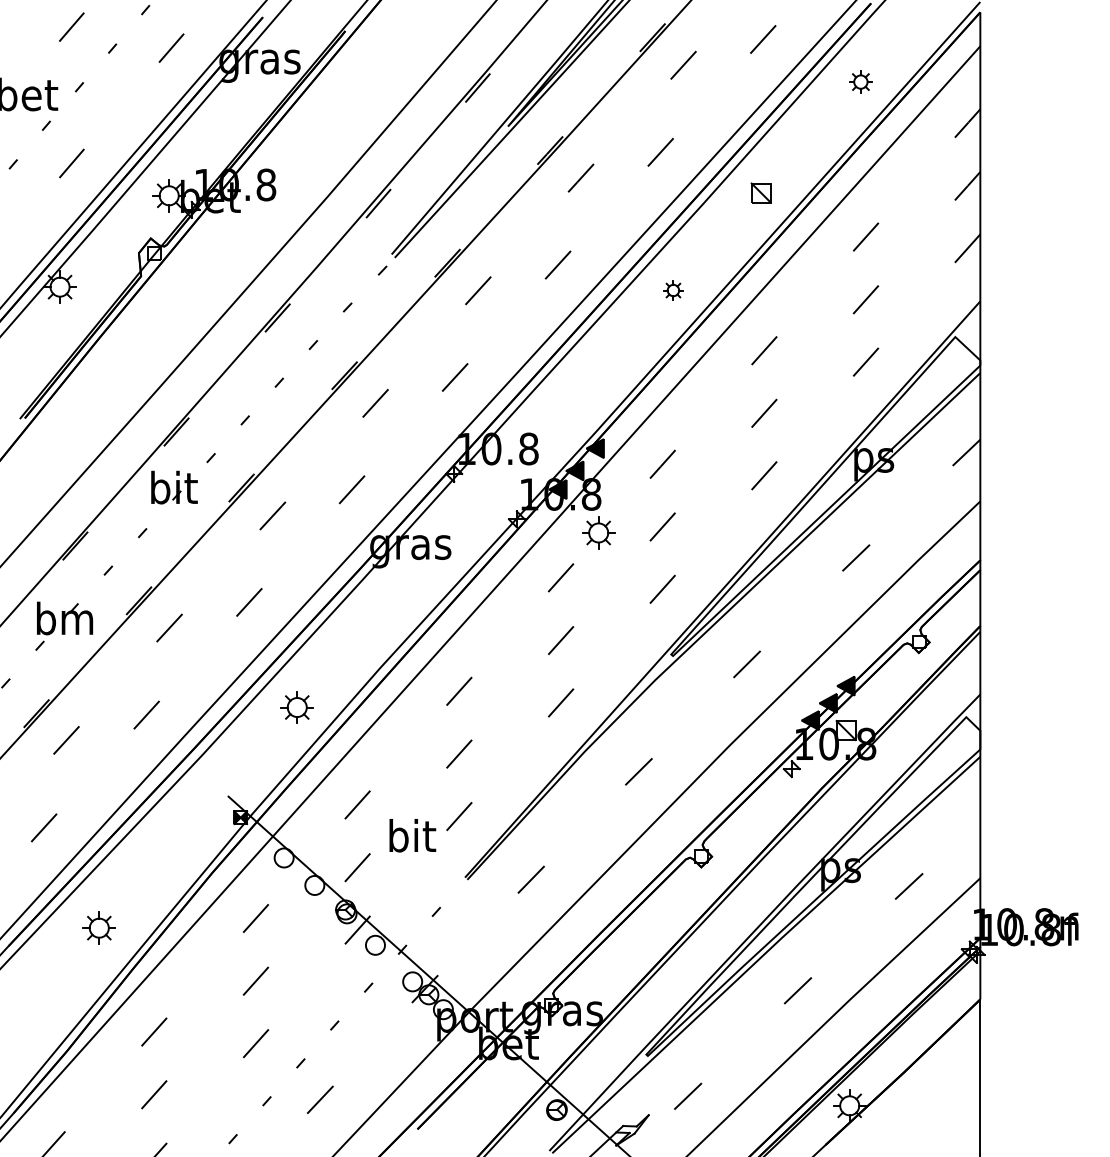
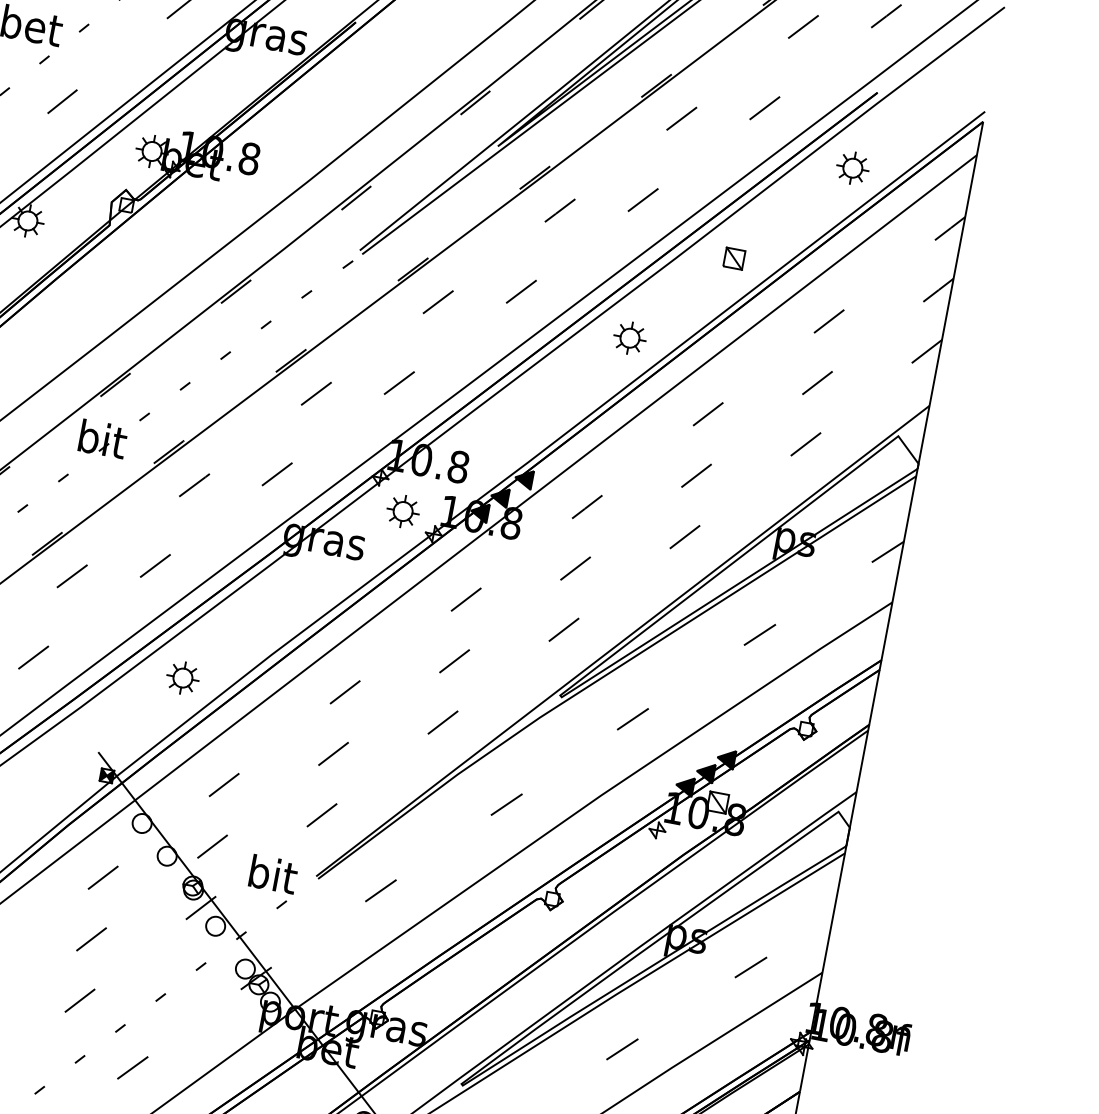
part: (860, 81) -> (852, 167), size x1.43
part: (673, 290) -> (630, 338), size x1.67
part: (598, 532) -> (403, 511), moved
text: (412, 835) -> (273, 874), moved

